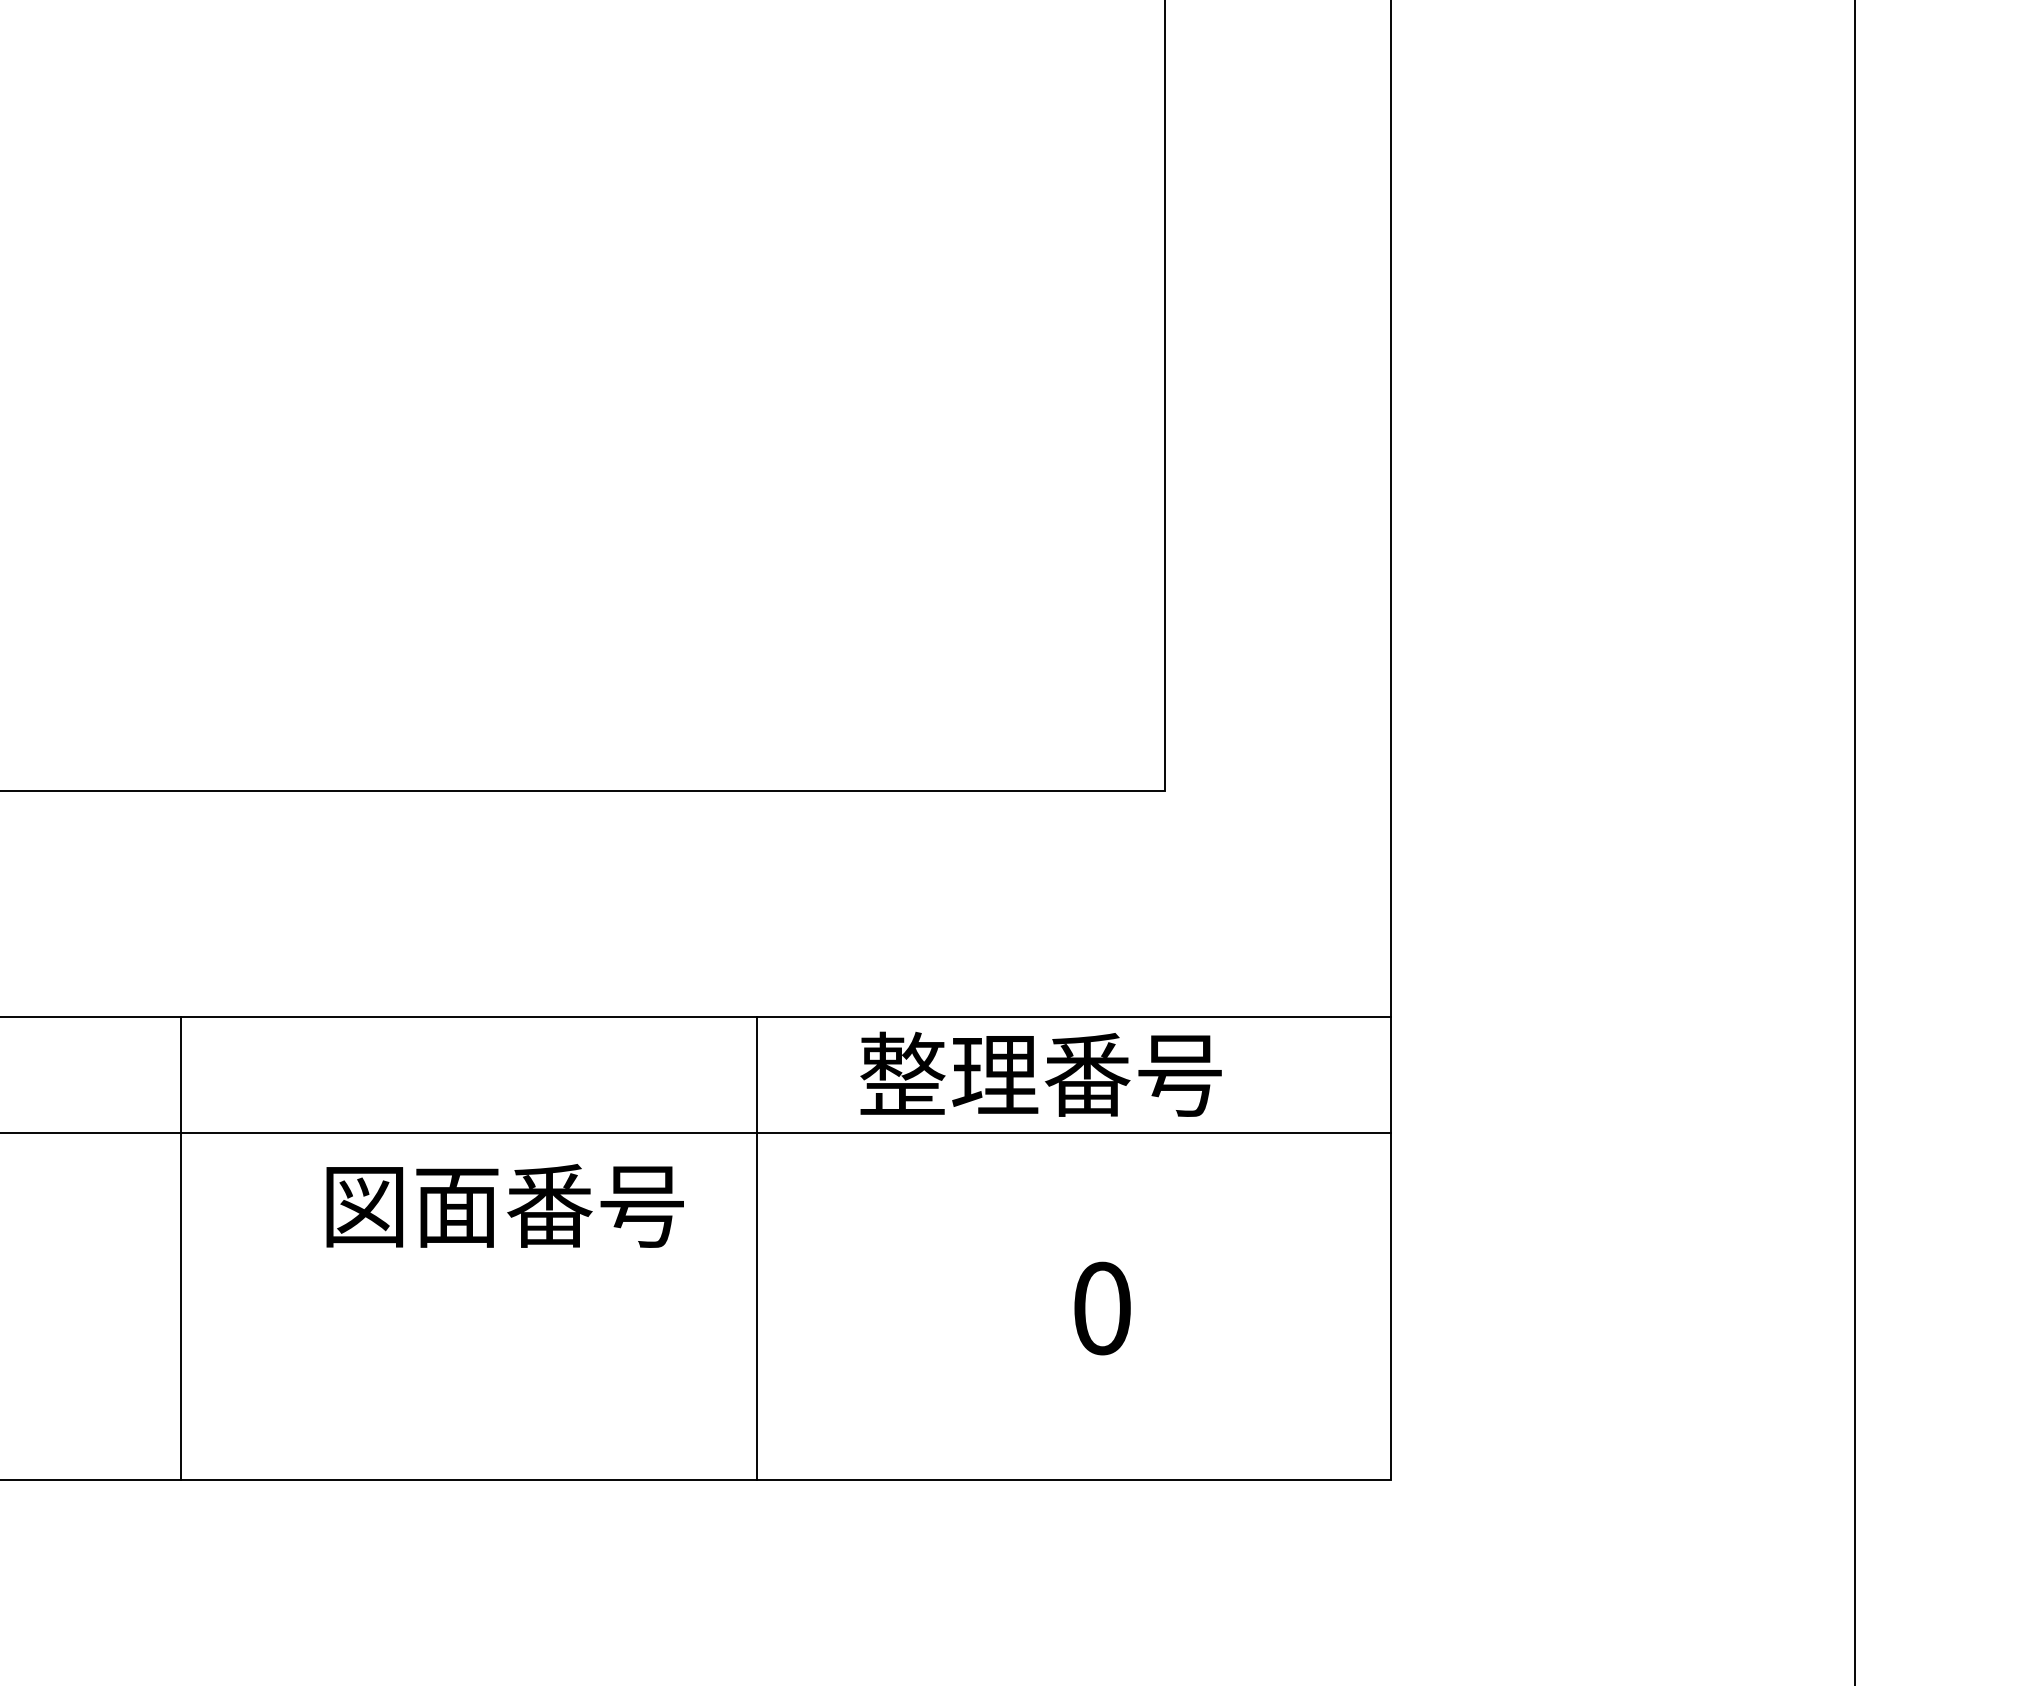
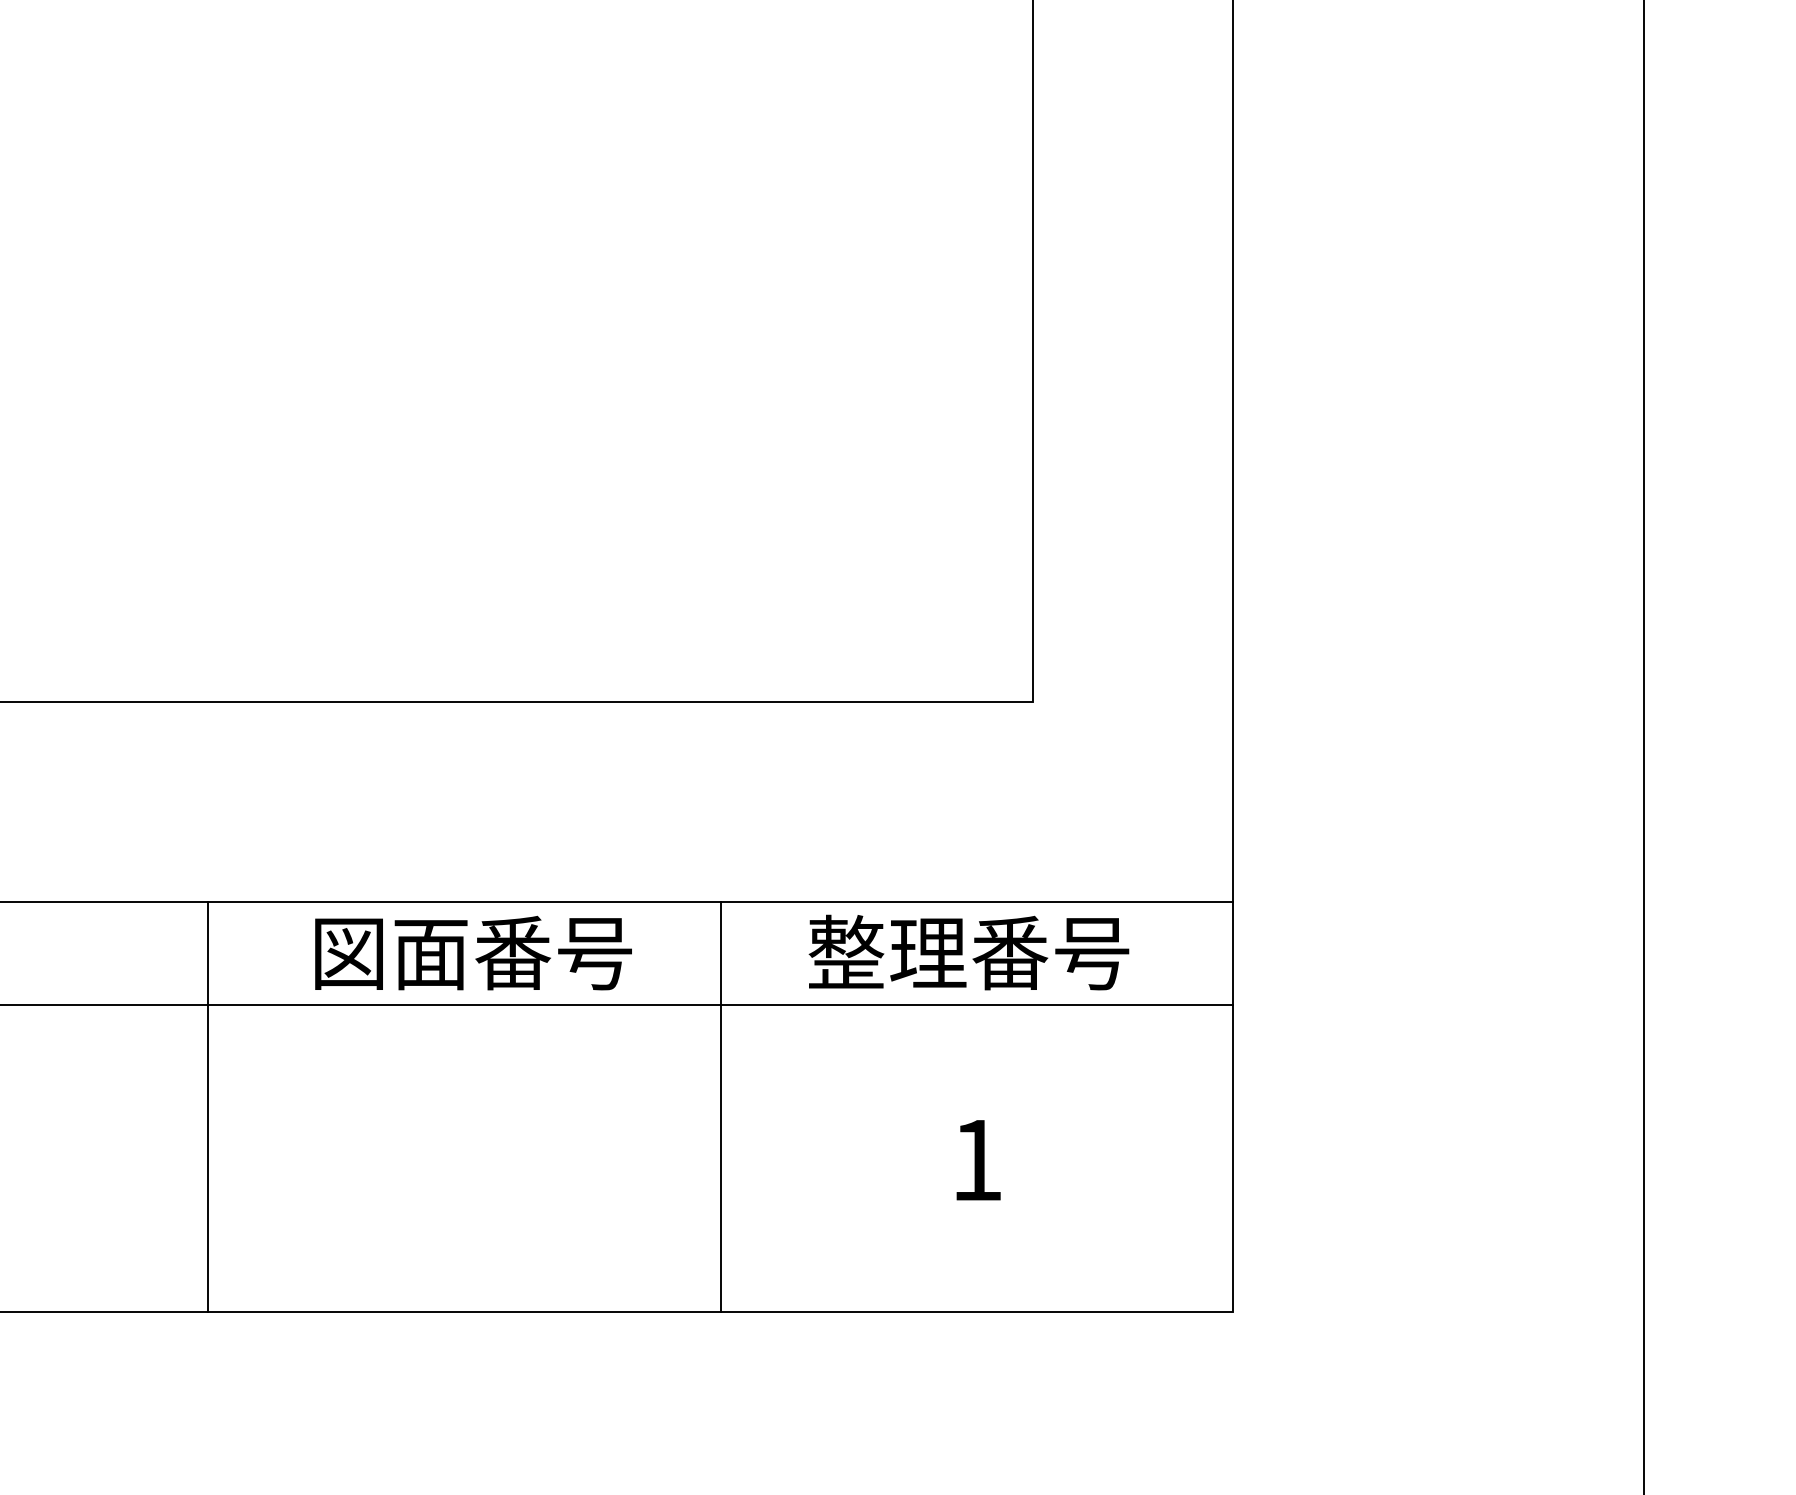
text: (1040, 1073) -> (968, 951), moved
text: (504, 1205) -> (472, 952), moved
line: (181, 1248) -> (207, 1106), moved
line: (756, 1248) -> (720, 1106), moved
text: (1102, 1308) -> (977, 1160), 0 -> 1

